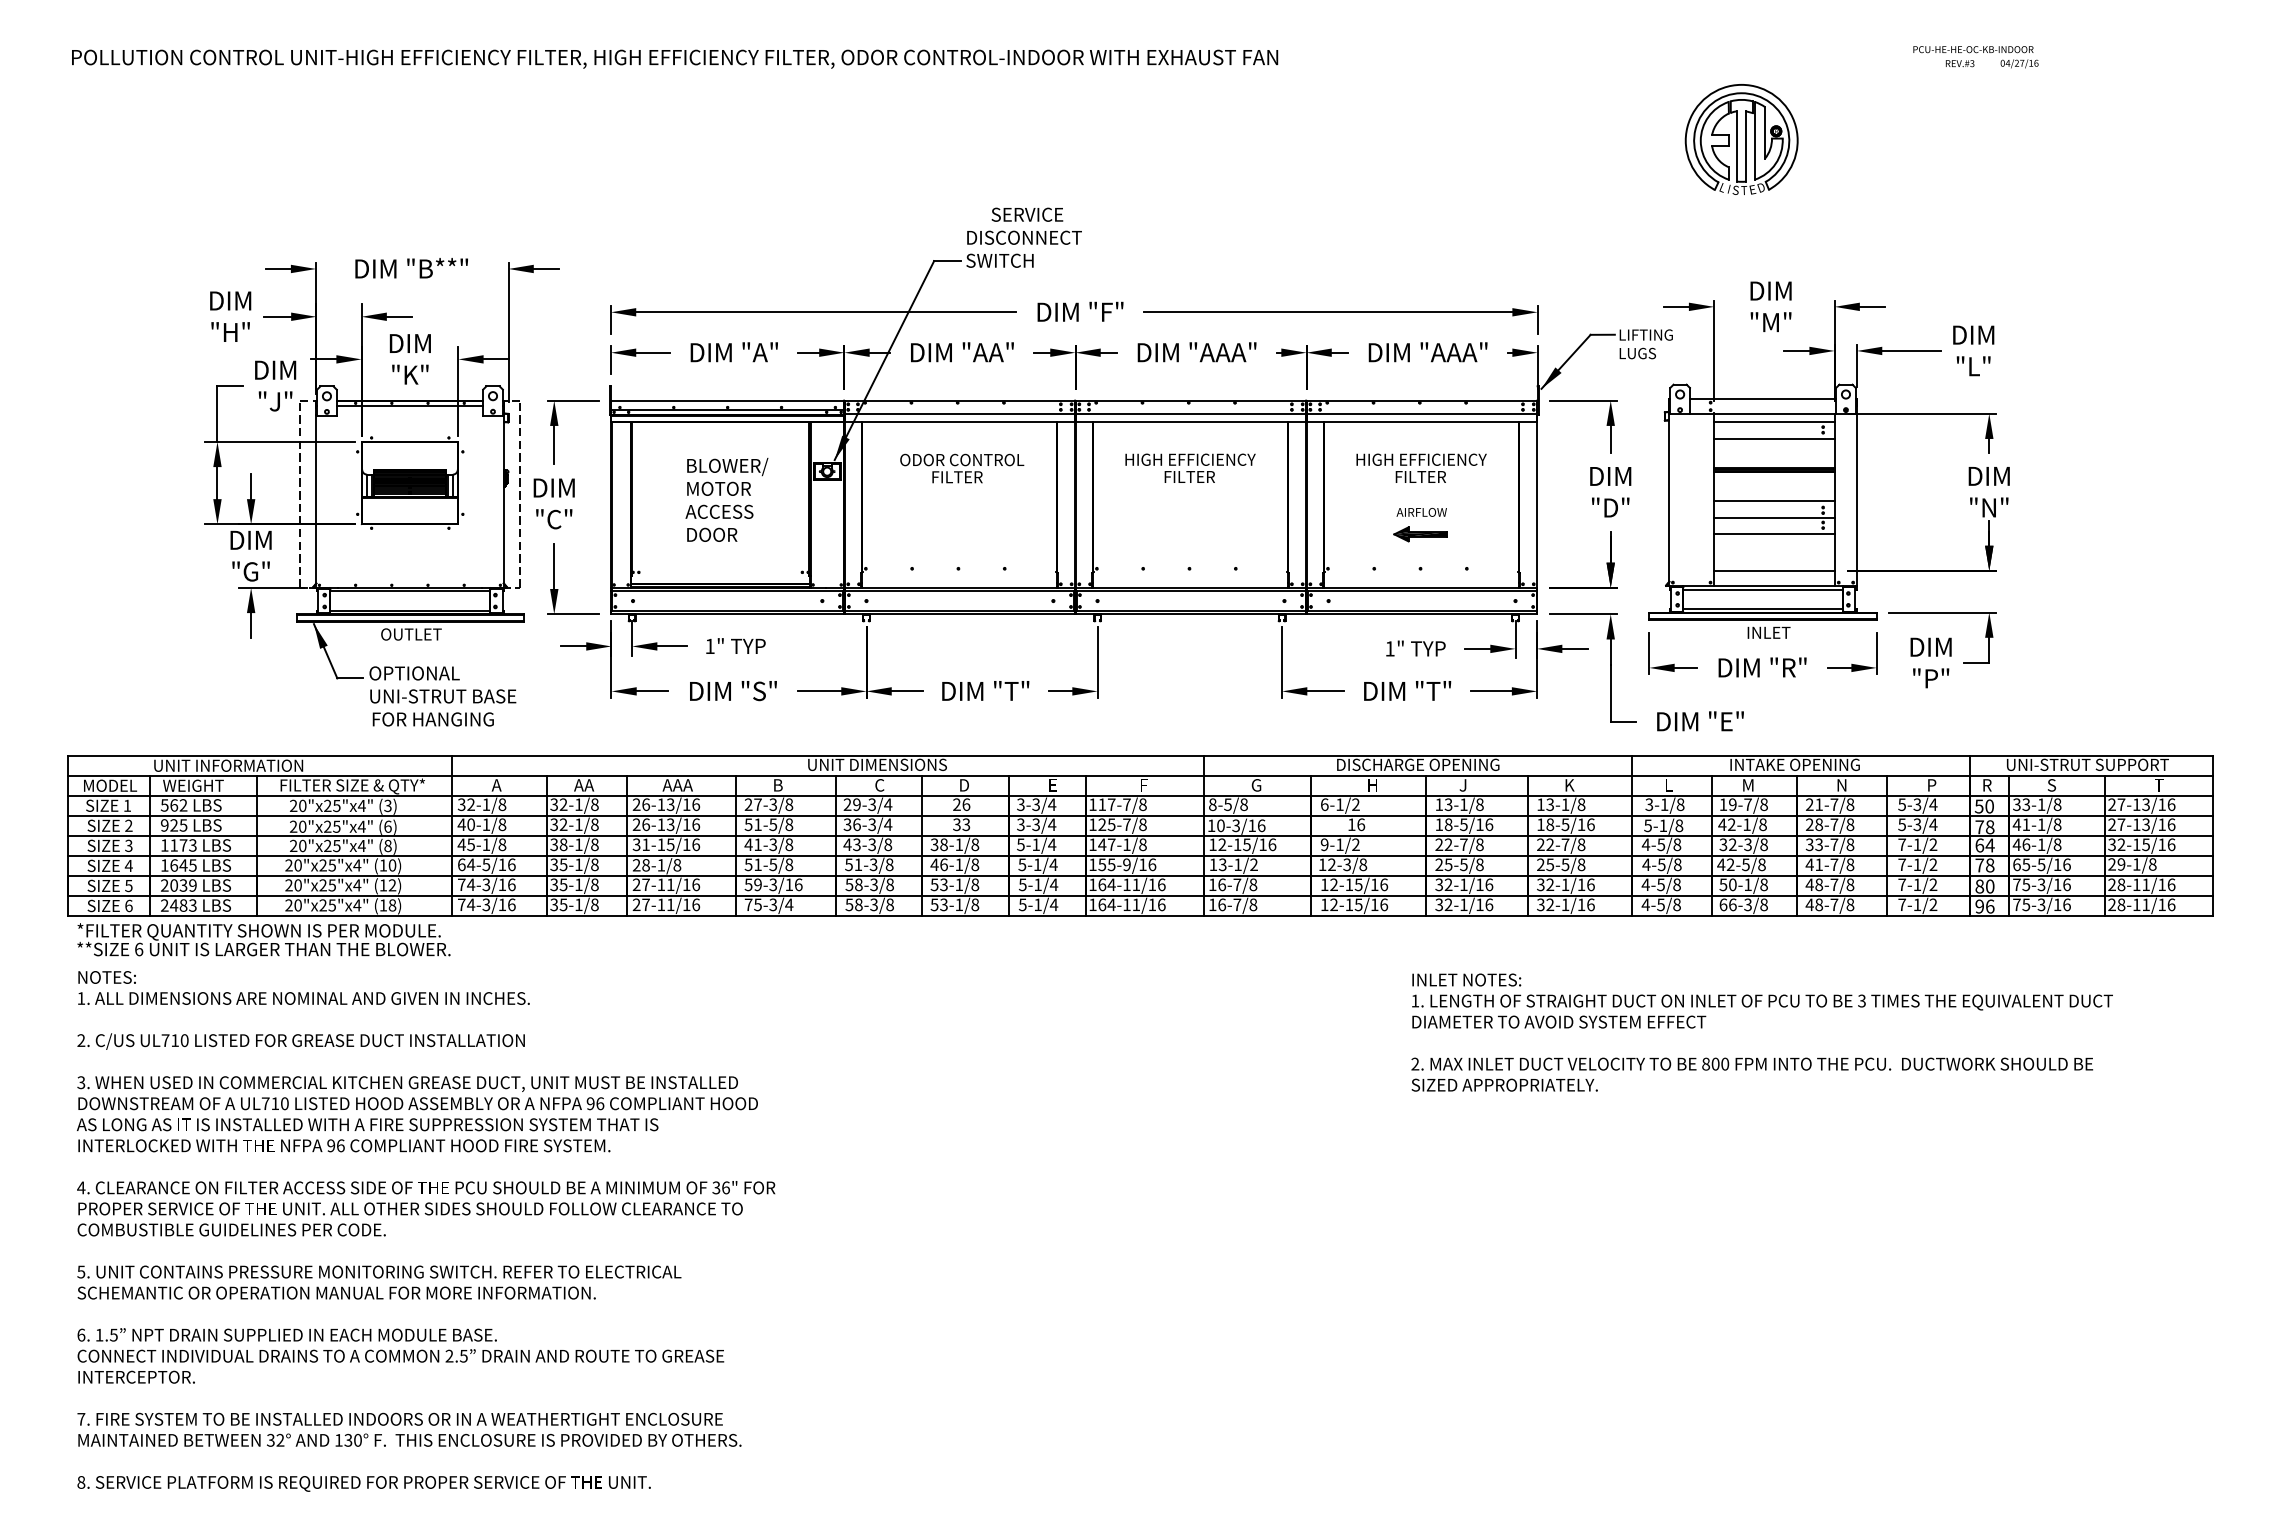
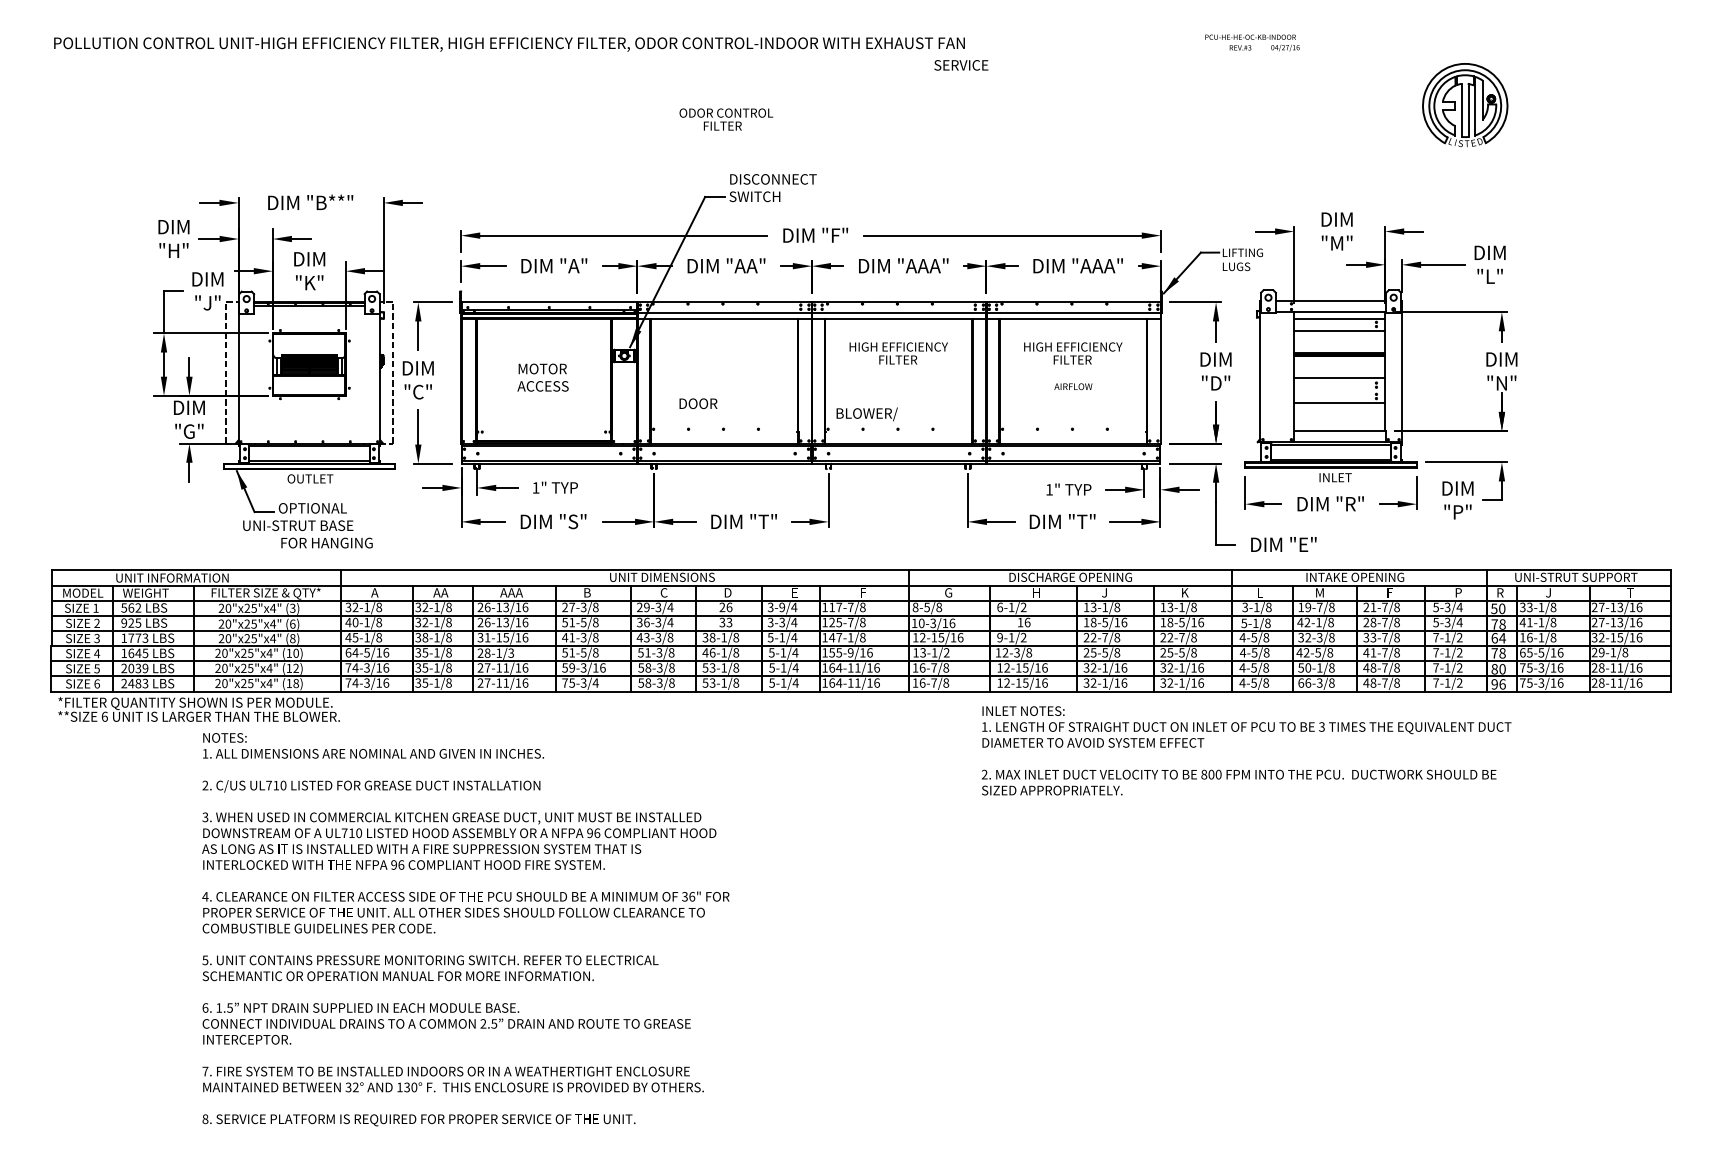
text: (1975, 57) -> (1252, 43), moved
part: (1741, 139) -> (1465, 105), moved
text: (1027, 214) -> (961, 65), moved
text: (727, 467) -> (867, 414), moved
text: (962, 468) -> (726, 119), moved
line: (1774, 517) -> (1339, 390), removed
text: (712, 534) -> (698, 403), moved
part: (1420, 534) -> (1072, 403), removed
text: (443, 696) -> (298, 525), moved
text: (1841, 785) -> (1390, 592), N -> F
text: (2051, 785) -> (1548, 592), S -> J
text: (1035, 804) -> (781, 607), 3-3/4 -> 3-9/4
text: (2016, 844) -> (1522, 637), 46-1/8 -> 16-1/8
text: (173, 845) -> (130, 638), 1173 -> 1773
text: (677, 865) -> (511, 653), 28-1/8 -> 28-1/3
text: (1761, 1032) -> (1246, 750), moved
text: (426, 1231) -> (466, 929), moved

